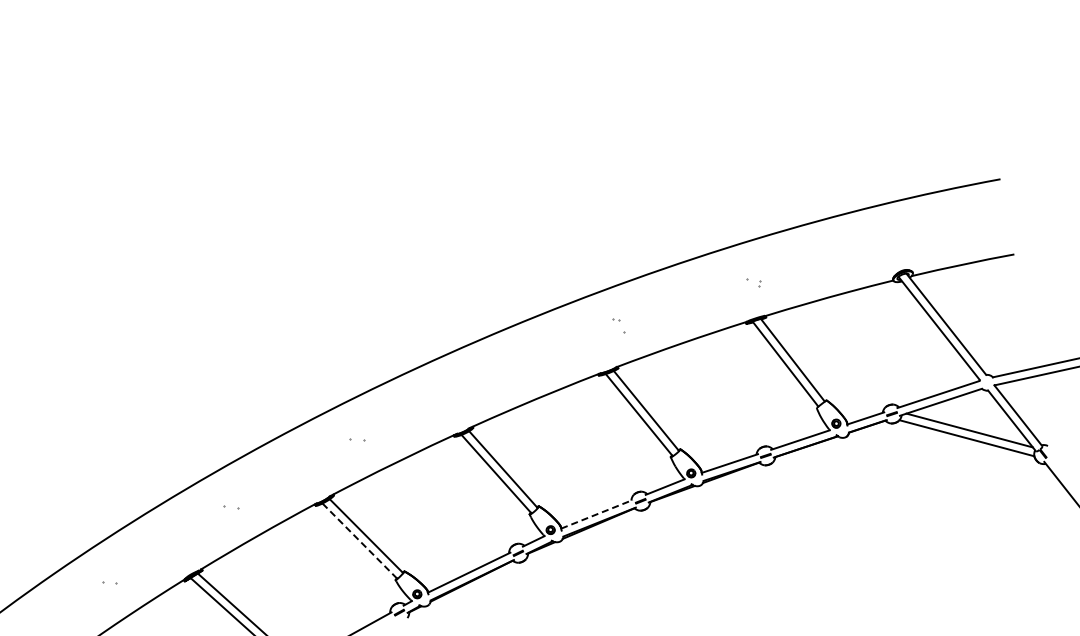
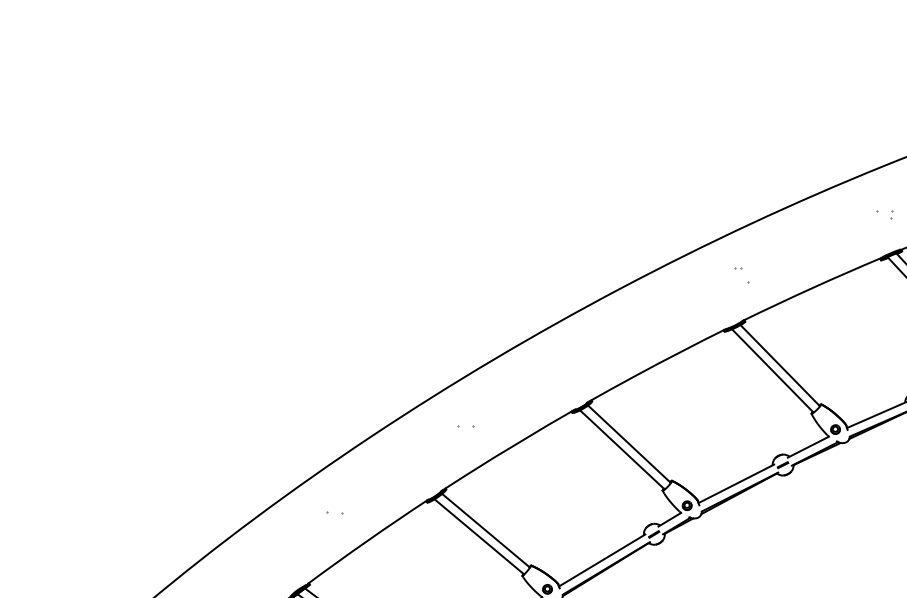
line: (596, 514) -> (735, 484), dashed -> solid
line: (359, 541) -> (478, 537), dashed -> solid

